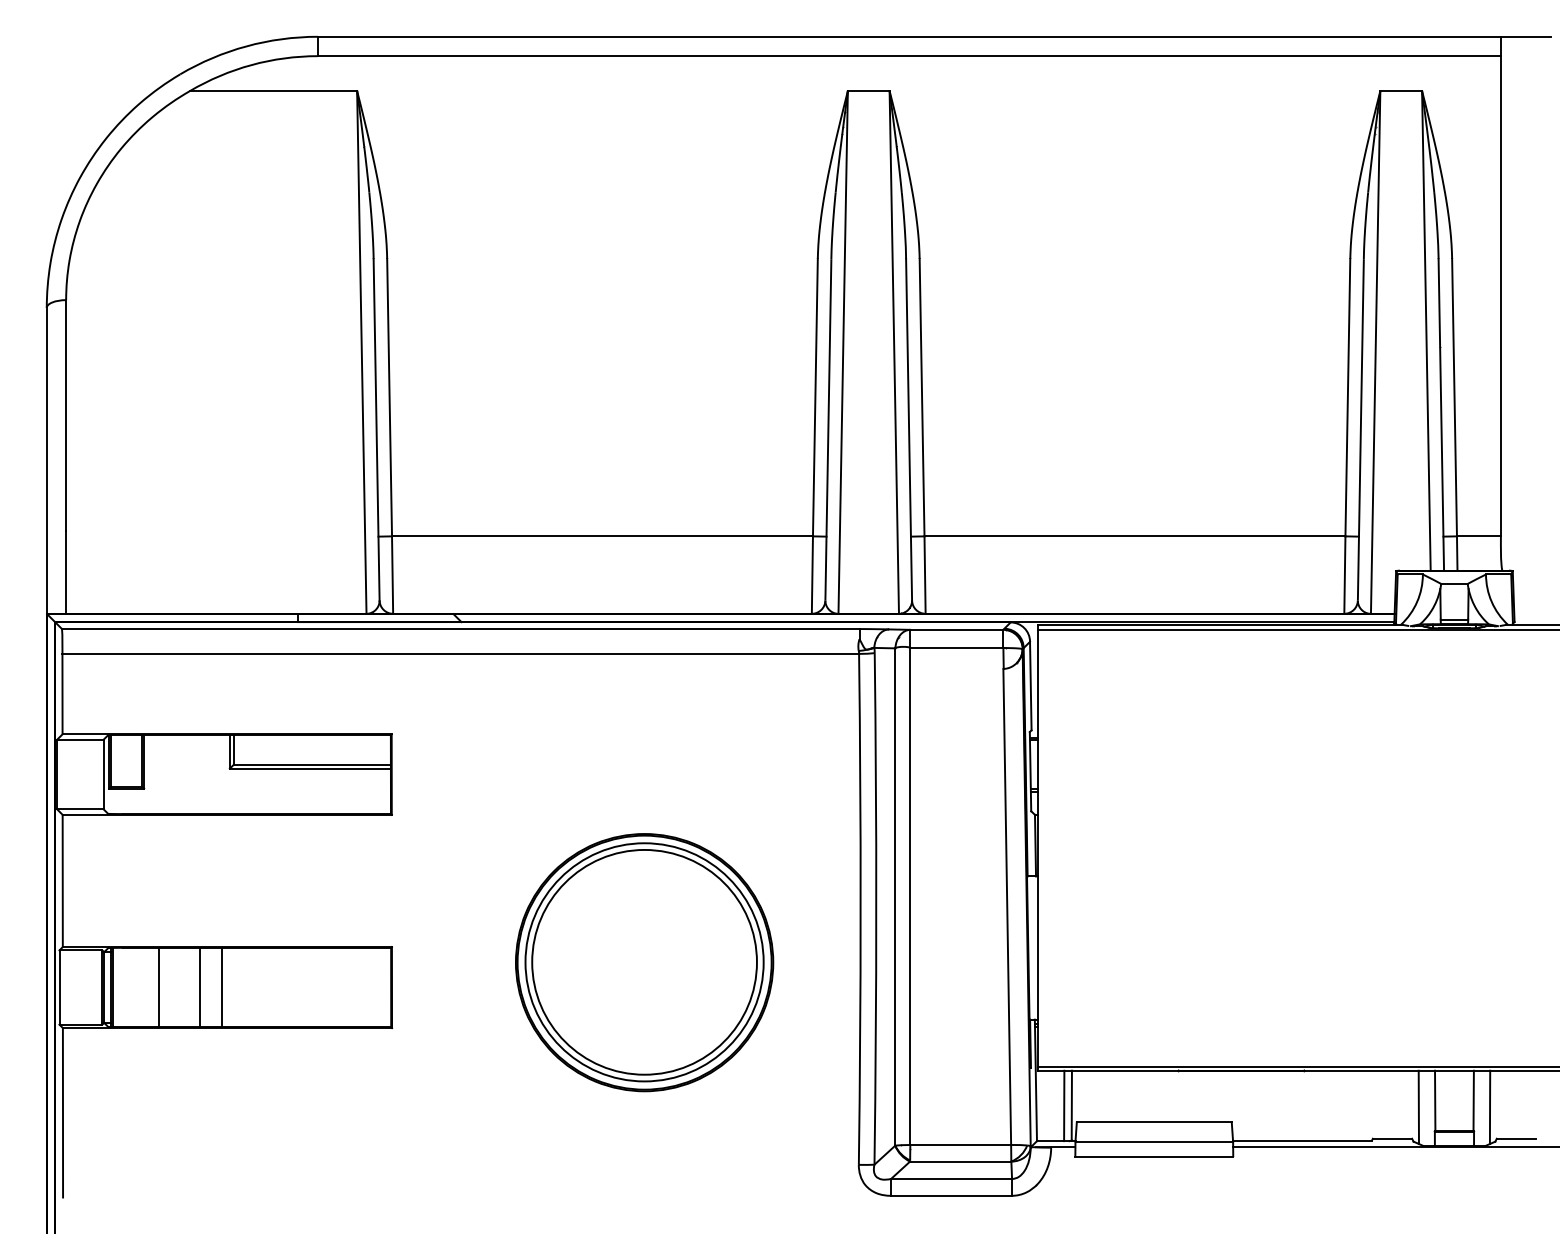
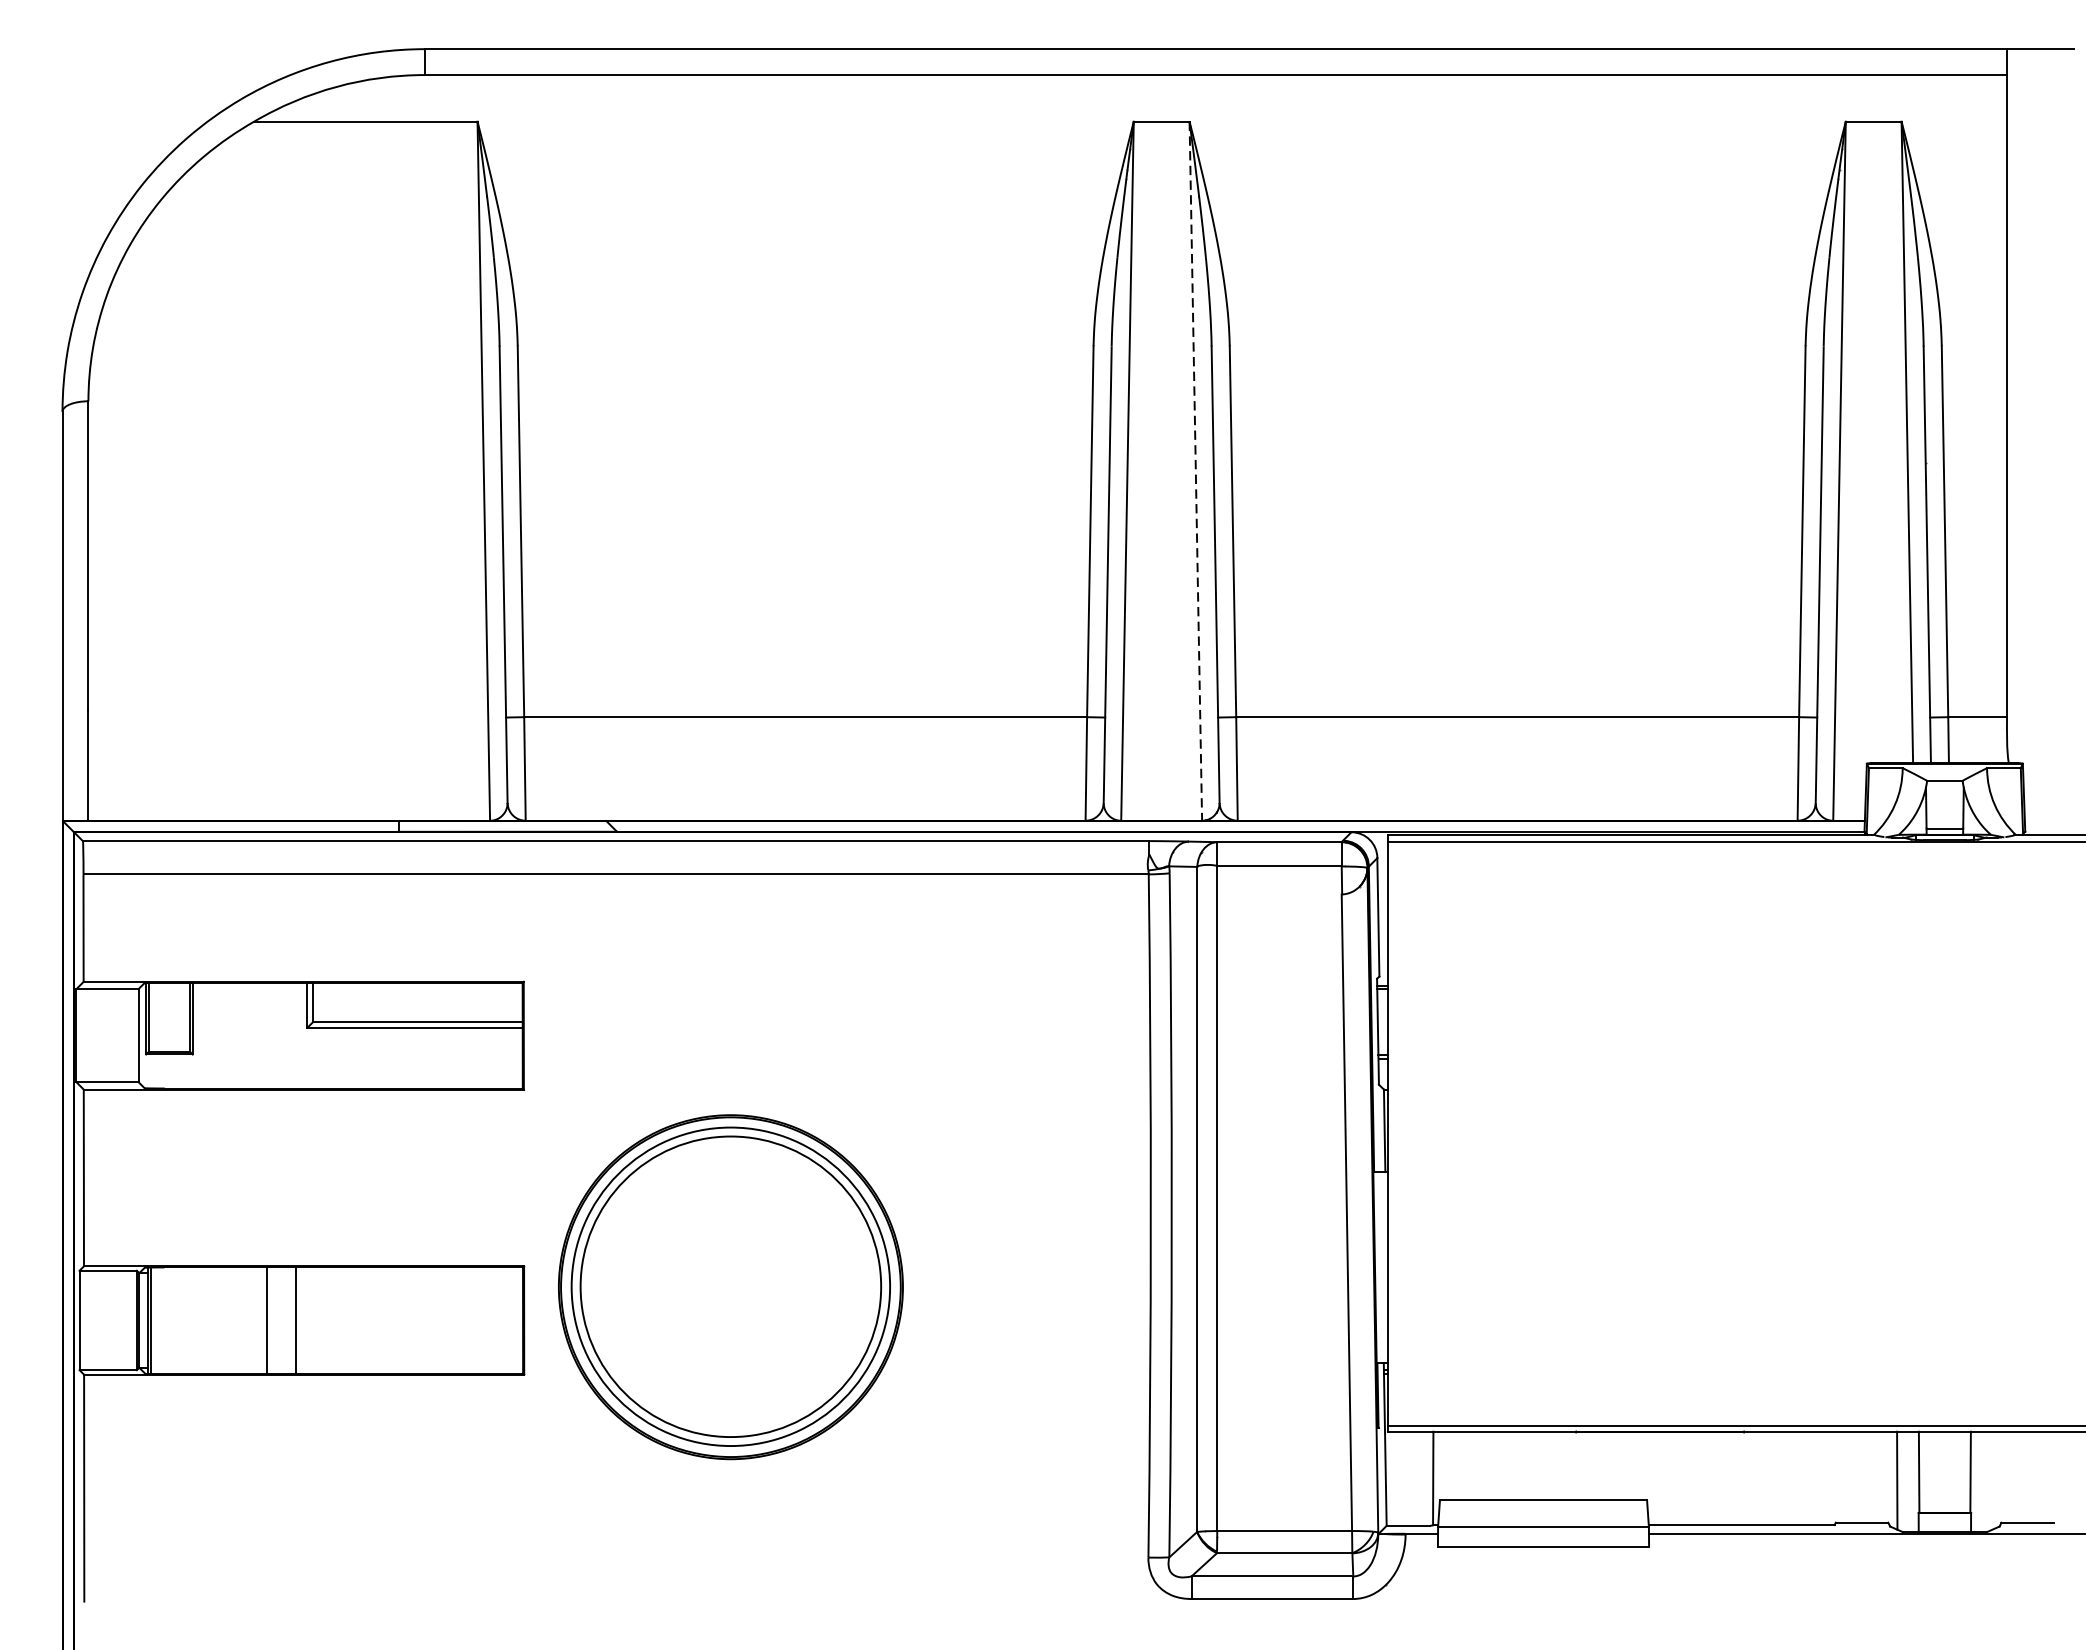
line: (894, 352) -> (1196, 471), solid -> dashed
part: (644, 962) -> (730, 1287), moved
line: (159, 987) -> (213, 1320), removed
line: (1064, 1105) -> (1423, 1478), removed
line: (1489, 1107) -> (1991, 1480), removed

